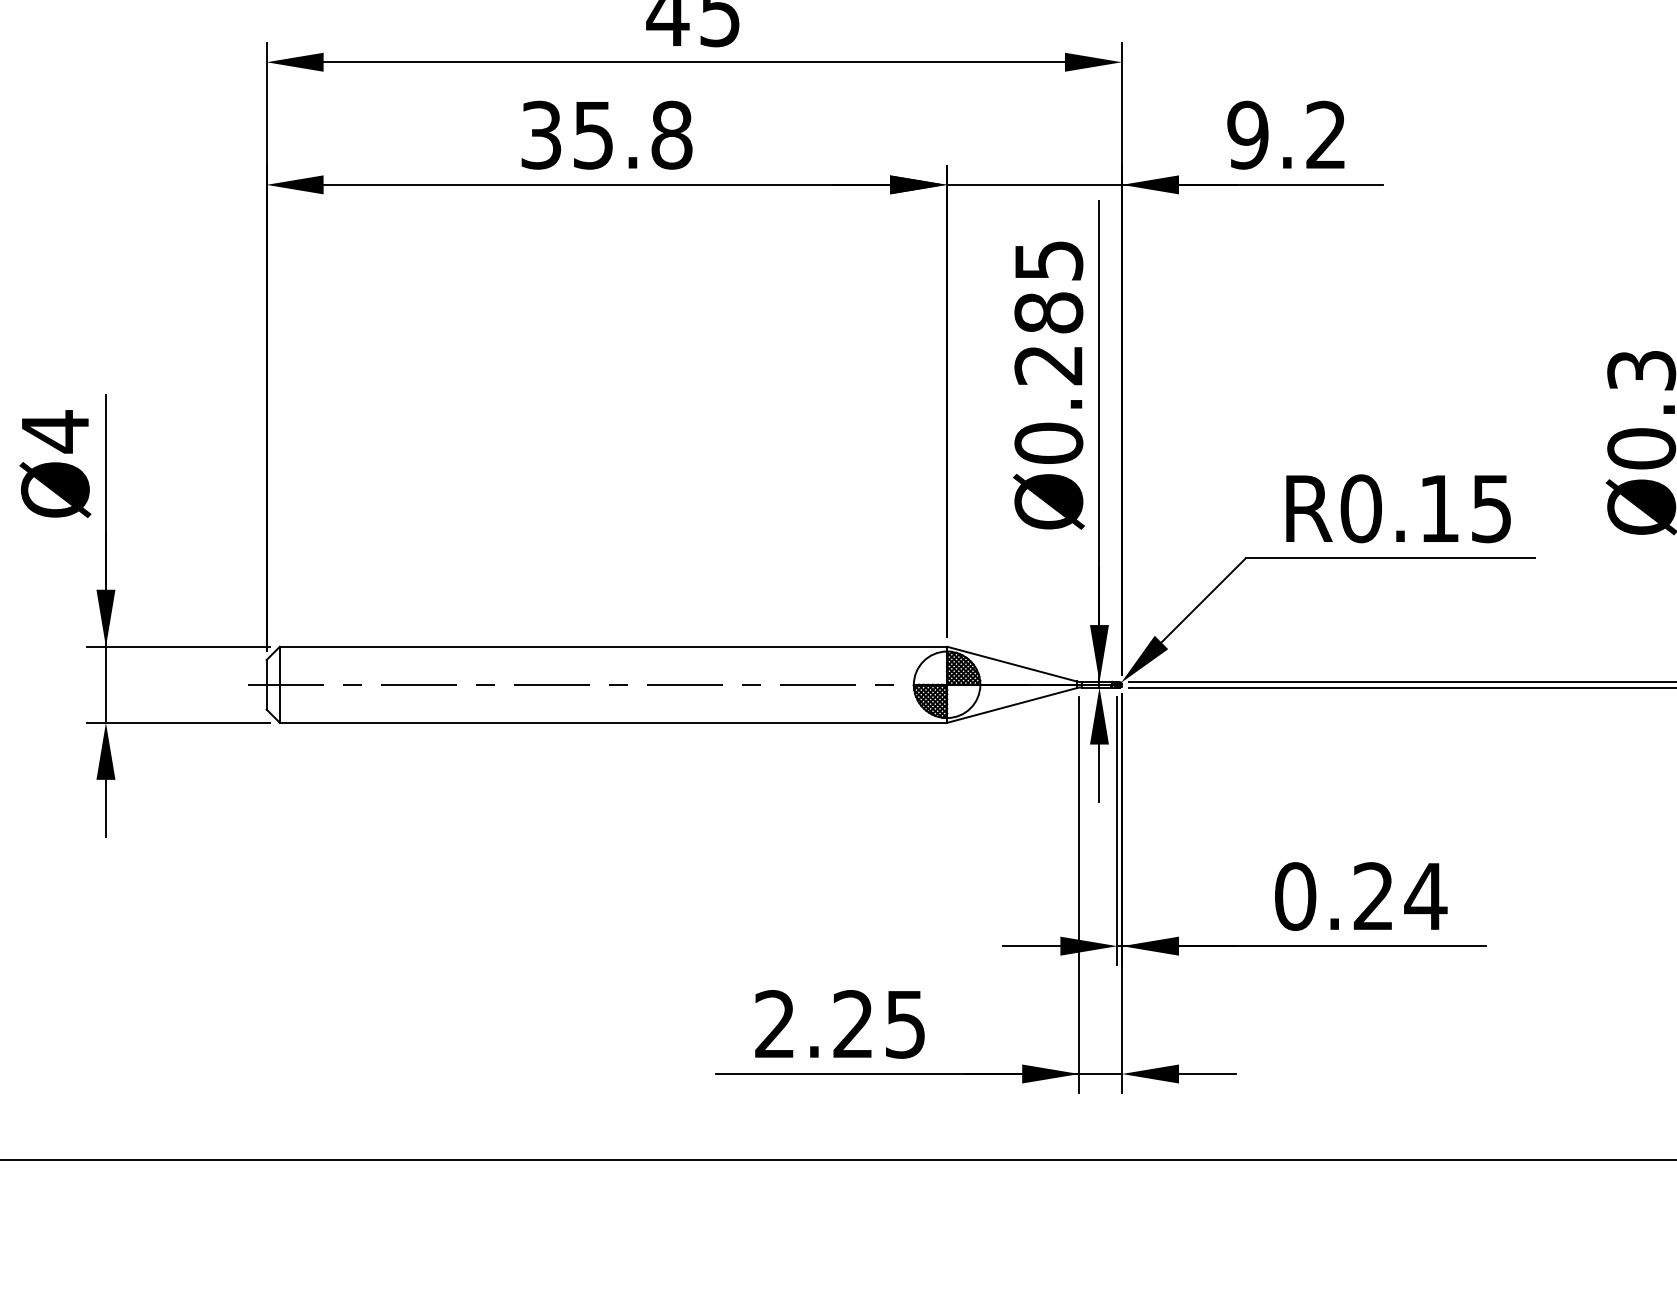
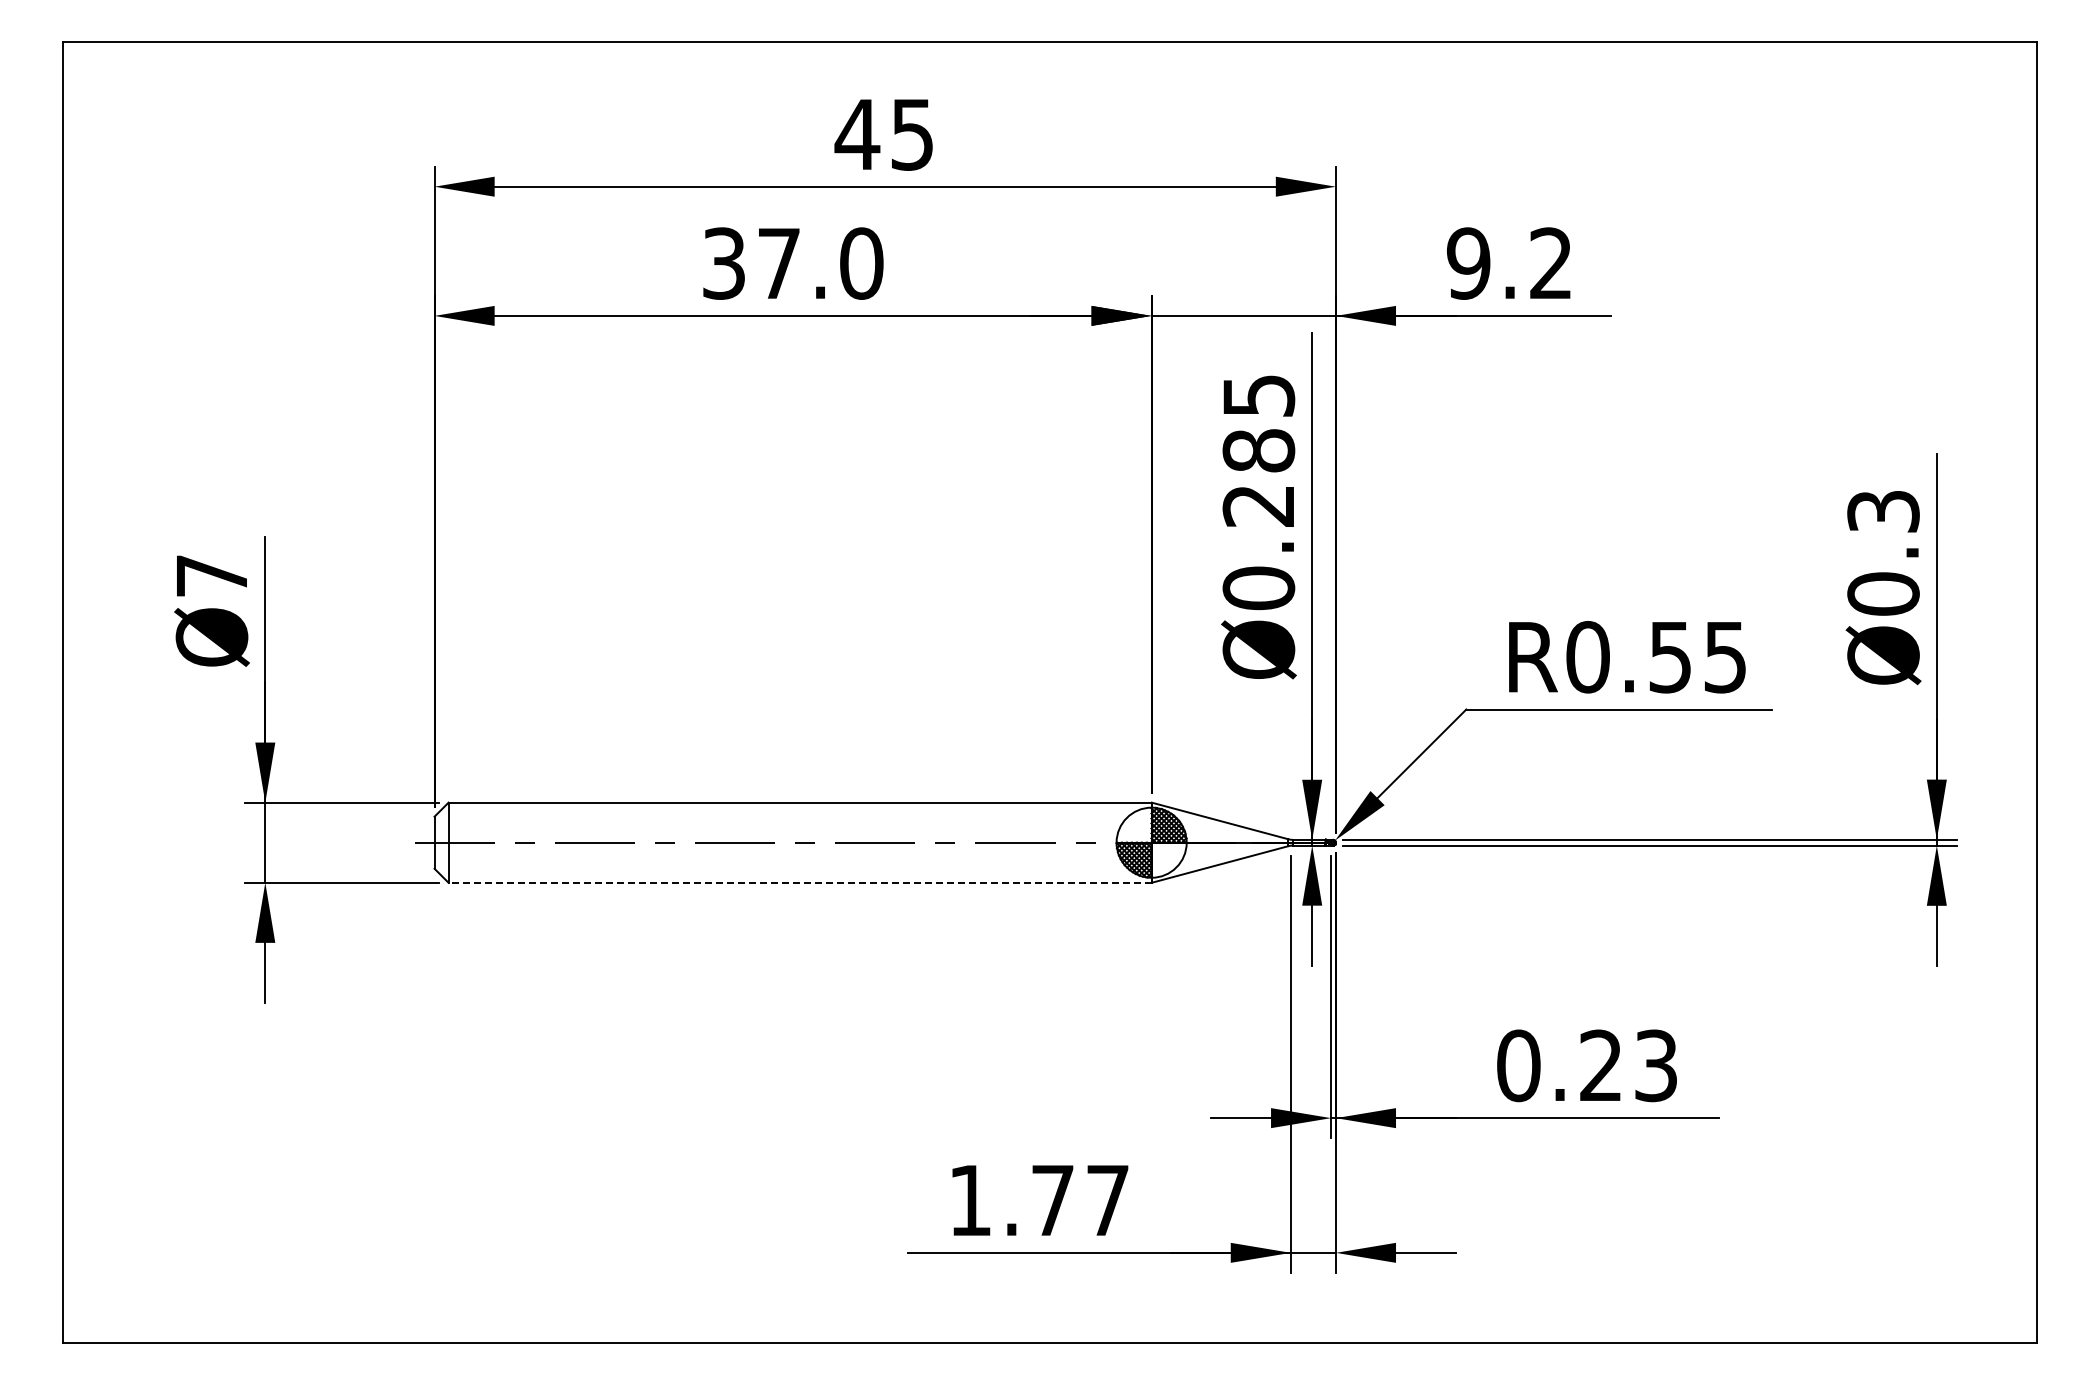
text: (632, 135) -> (820, 263), 35.8 -> 37.0
text: (54, 432) -> (211, 576), Ø4 -> Ø7
text: (1438, 509) -> (1669, 657), R0.15 -> R0.55
line: (613, 722) -> (800, 882), solid -> dashed
text: (1426, 896) -> (1656, 1065), 0.24 -> 0.23
text: (839, 1024) -> (1038, 1200), 2.25 -> 1.77

